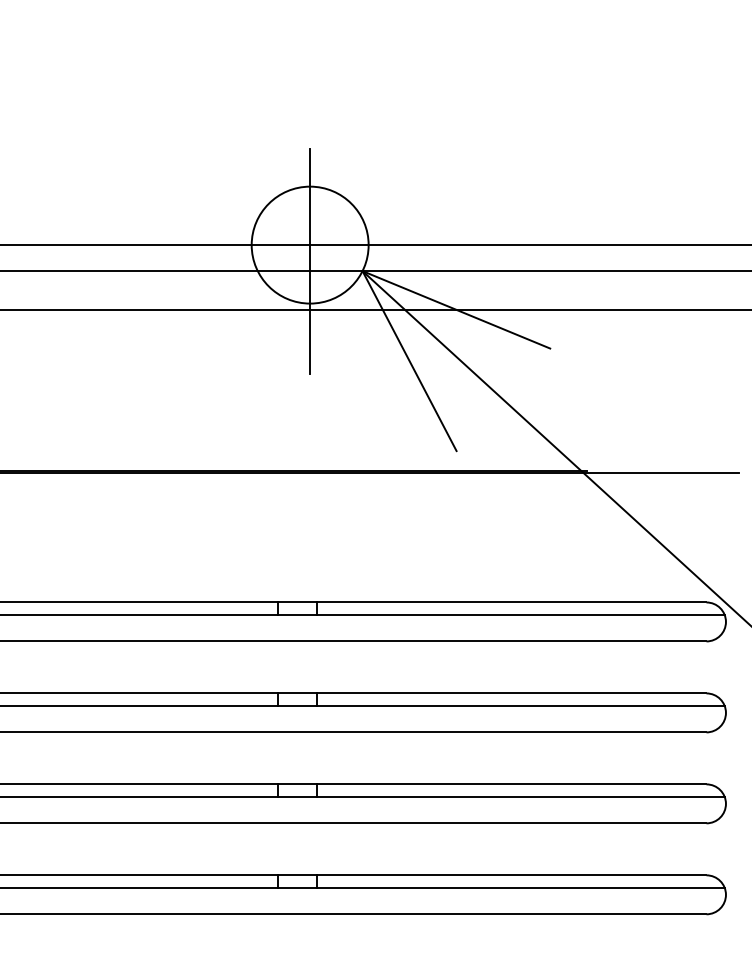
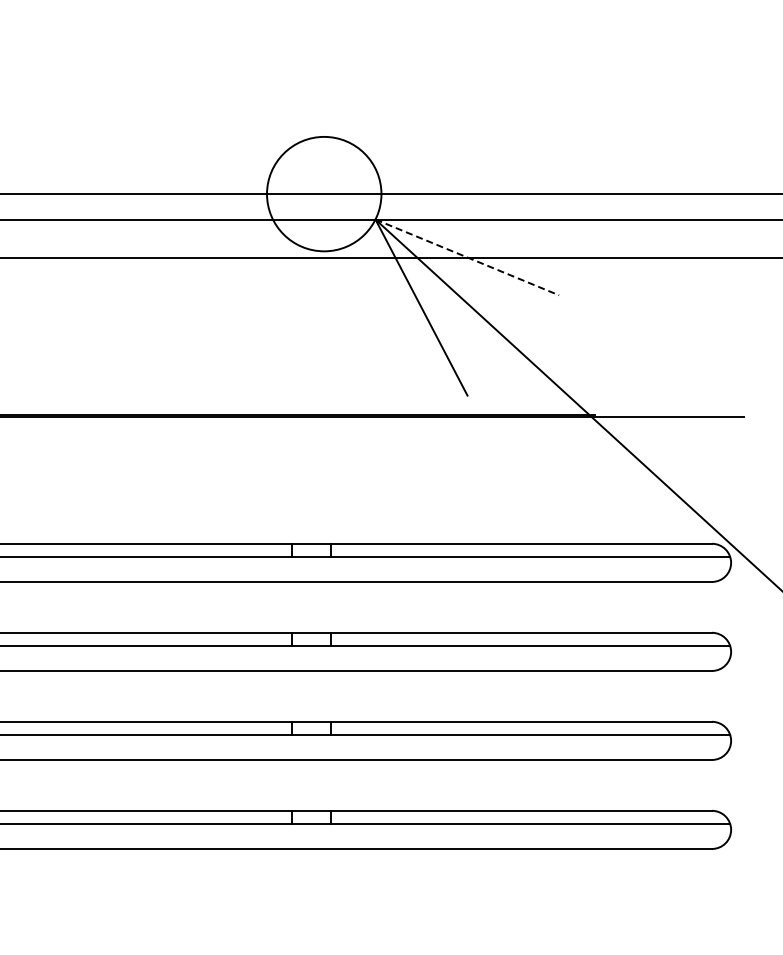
line: (310, 260) -> (324, 209), removed
line: (456, 309) -> (467, 257), solid -> dashed

